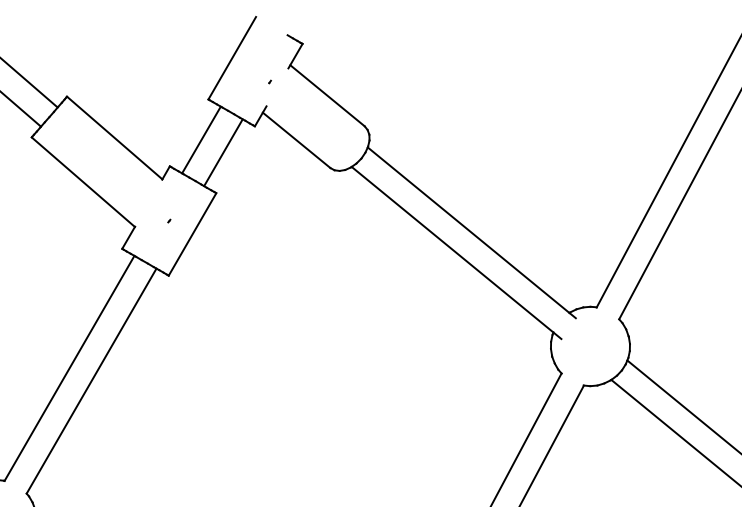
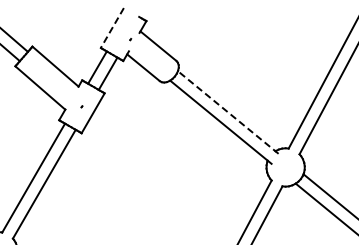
line: (232, 59) -> (112, 28), solid -> dashed
line: (470, 232) -> (227, 112), solid -> dashed

